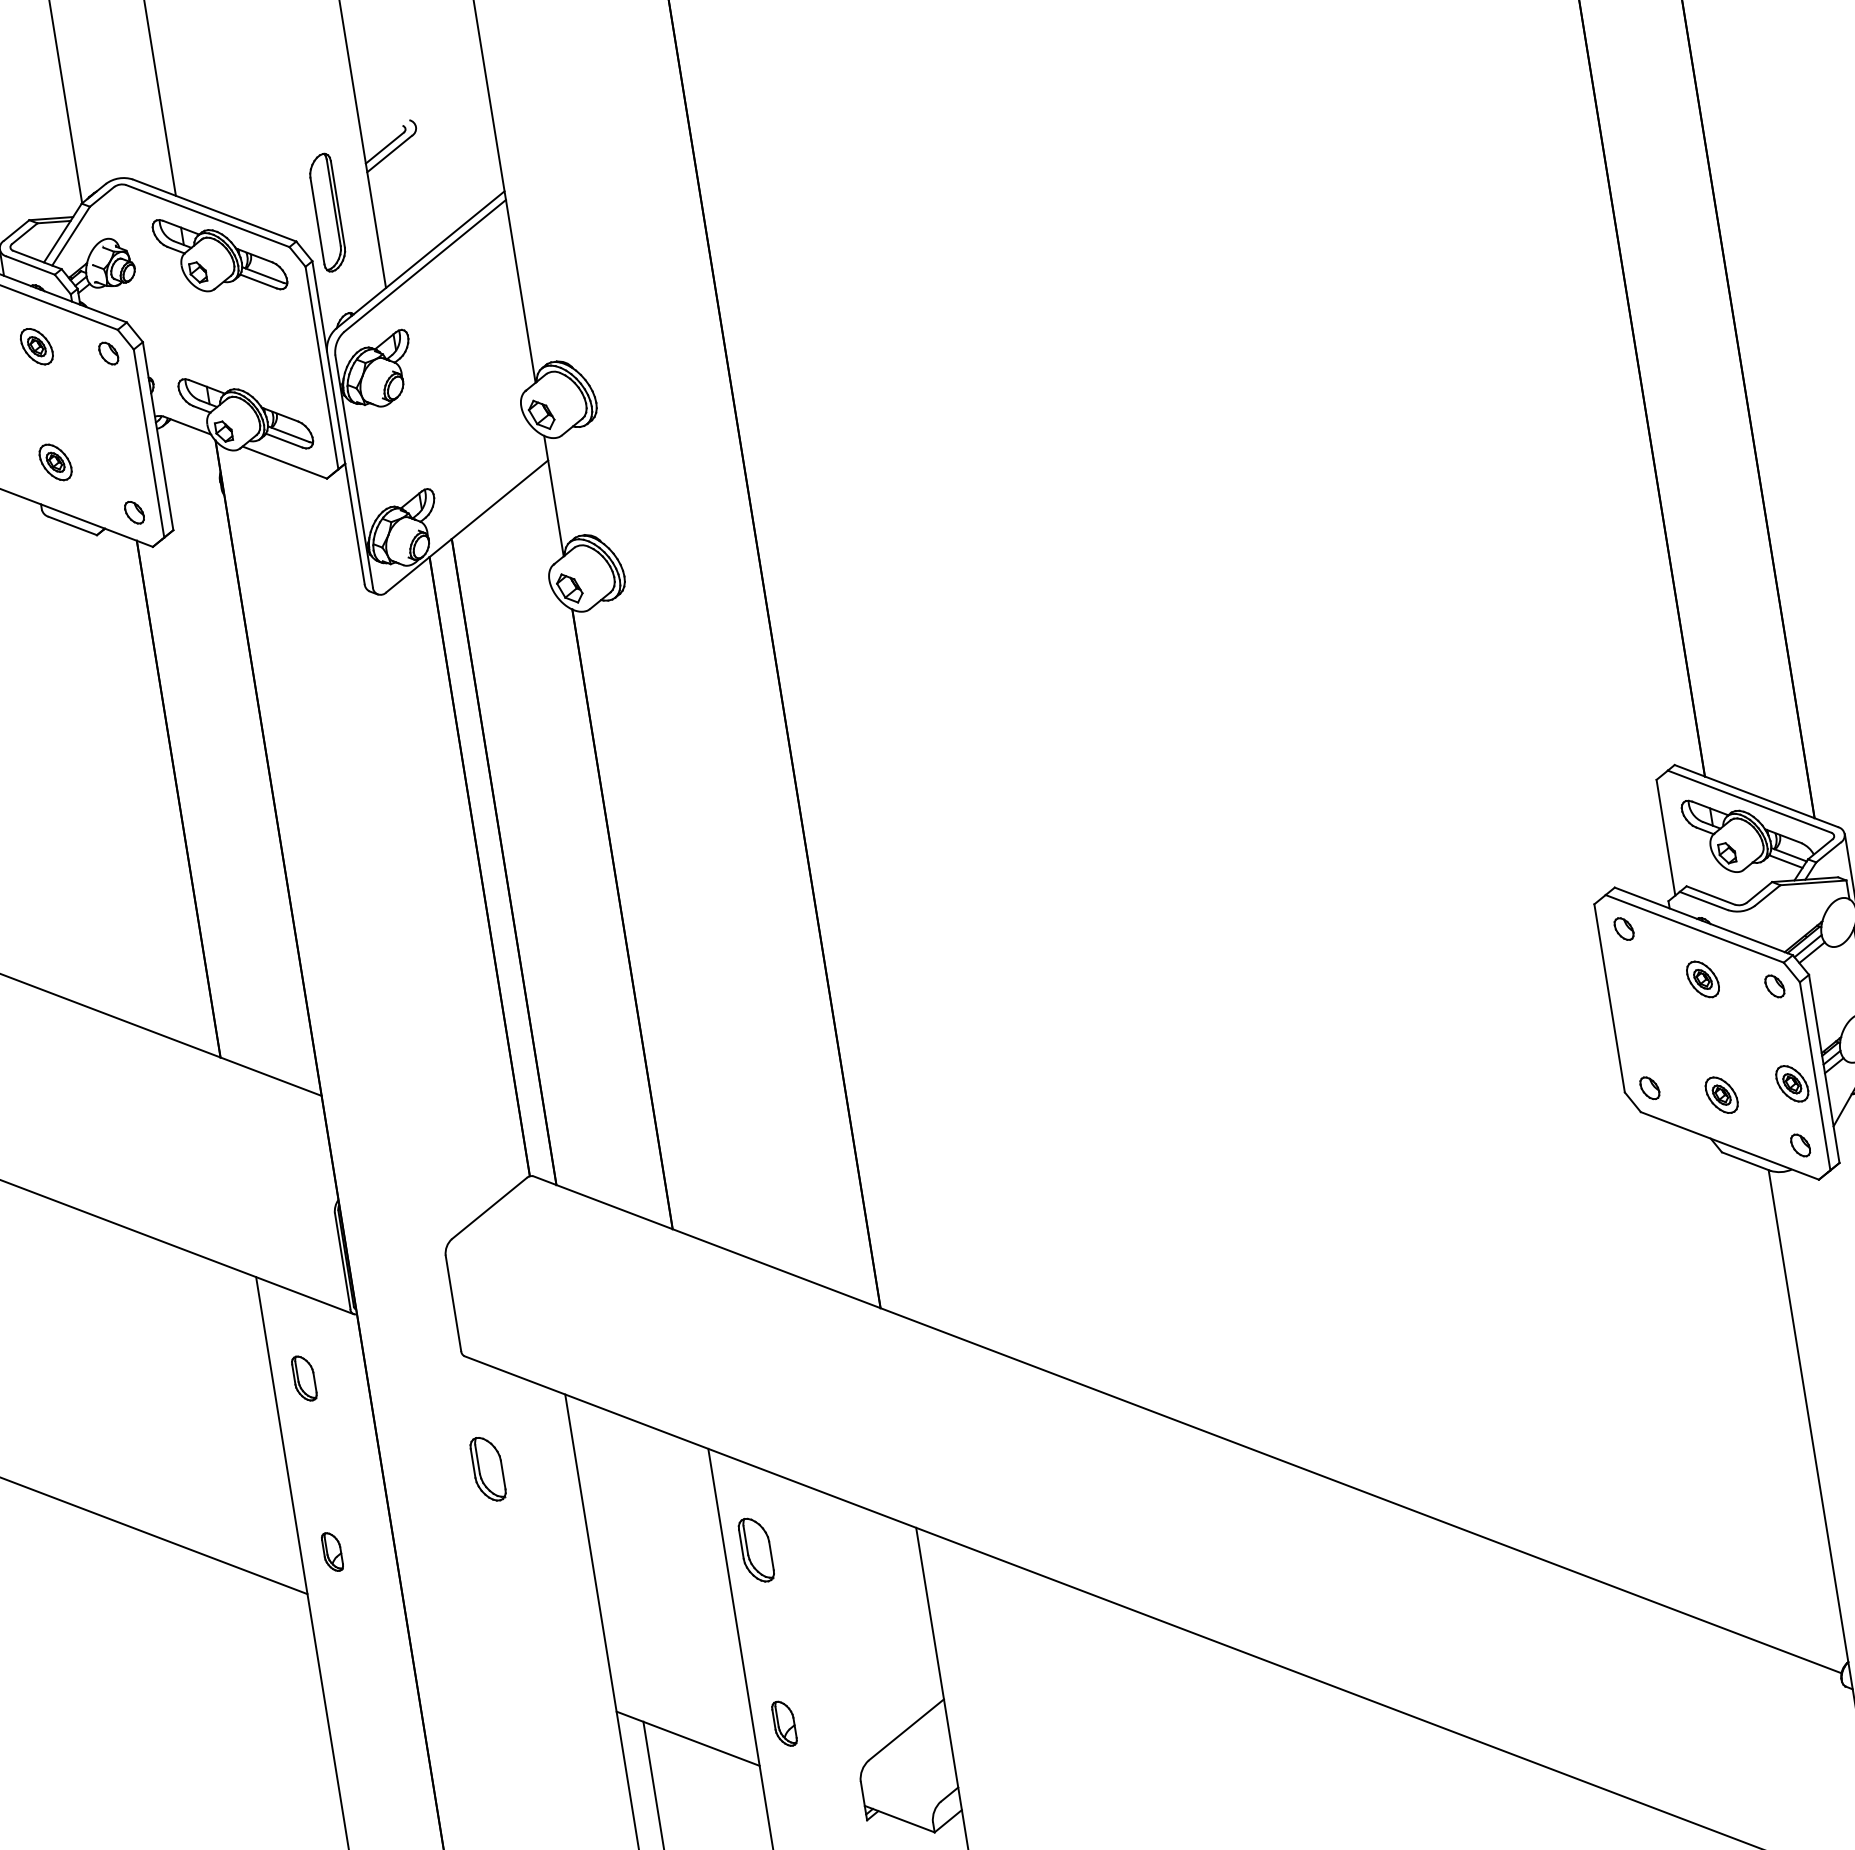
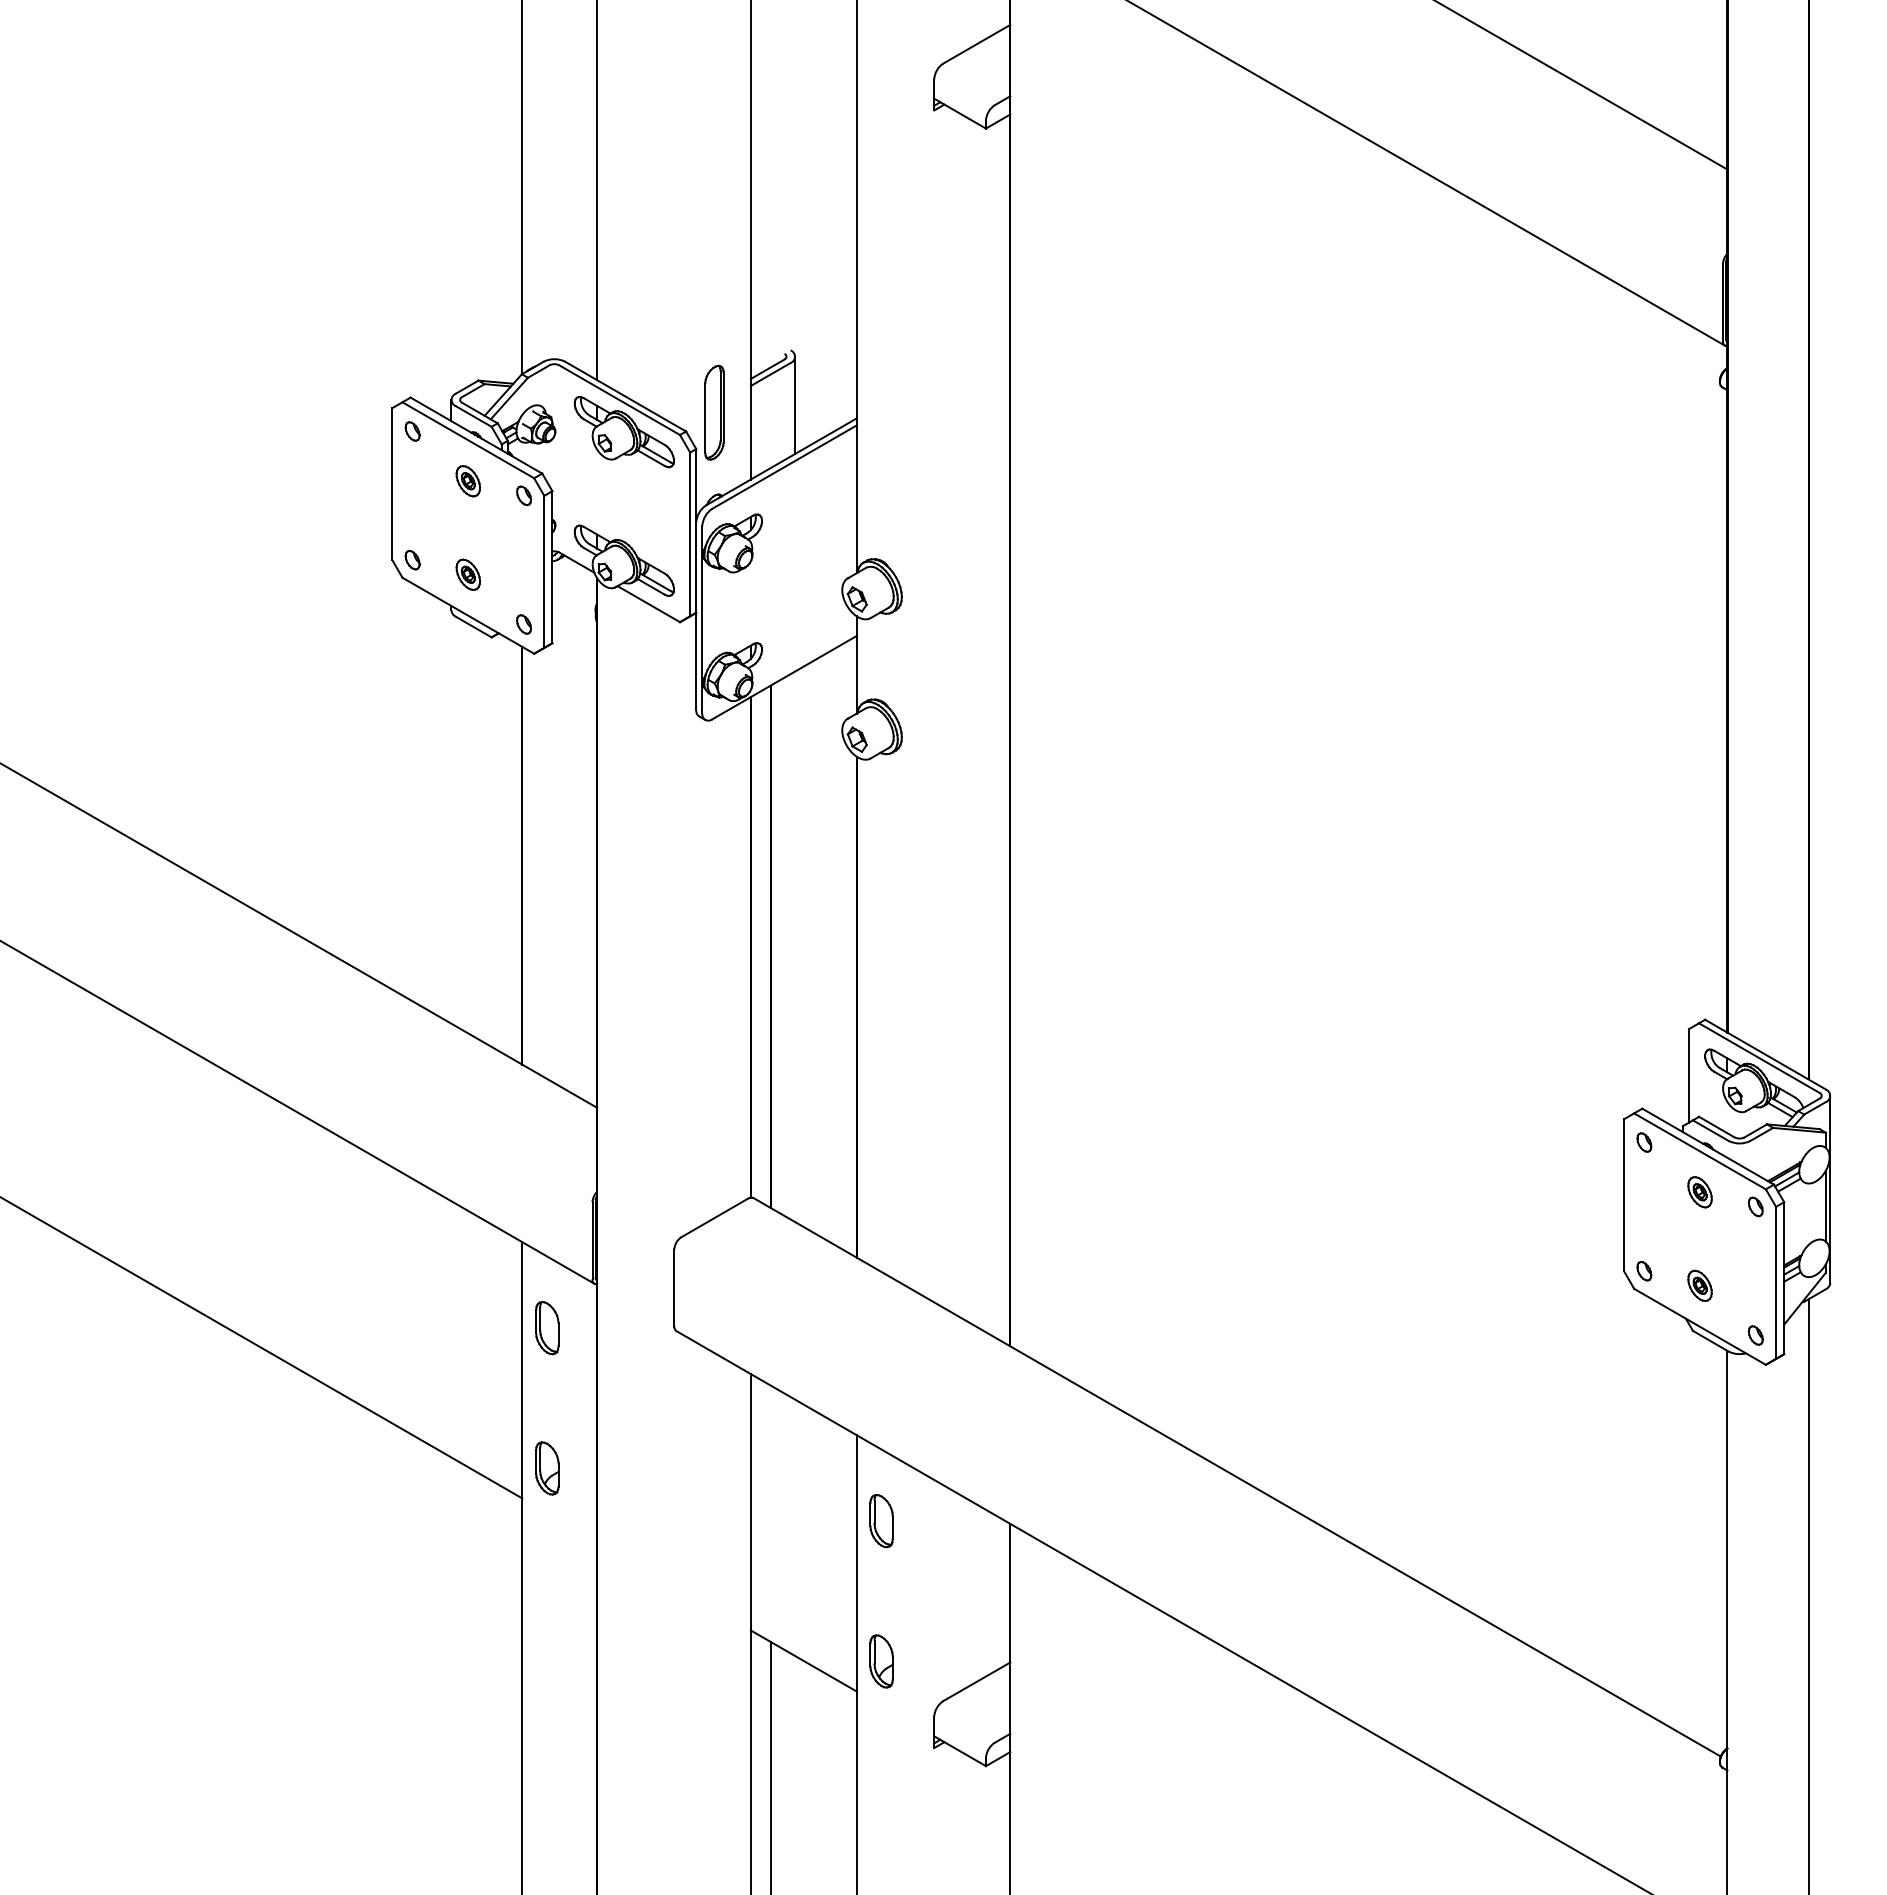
line: (426, 186) -> (795, 404), added
part: (1791, 1083) -> (1756, 1285), removed
part: (304, 1378) -> (547, 1328), size x1.43
part: (488, 1469) -> (680, 1423), removed
part: (332, 1552) -> (547, 1468), size x1.67
part: (784, 1723) -> (881, 1661), size x1.43

